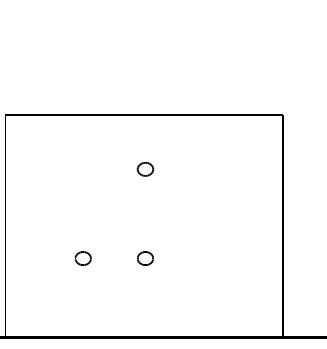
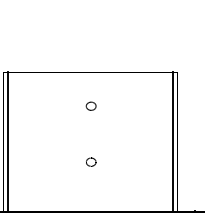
line: (13, 225) -> (8, 141), added
line: (275, 225) -> (172, 141), added
part: (83, 257) -> (52, 161), removed

